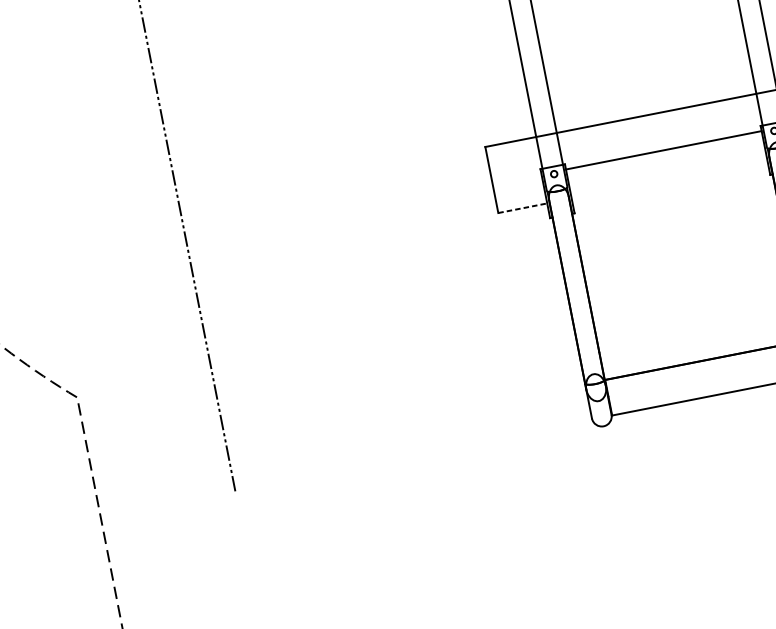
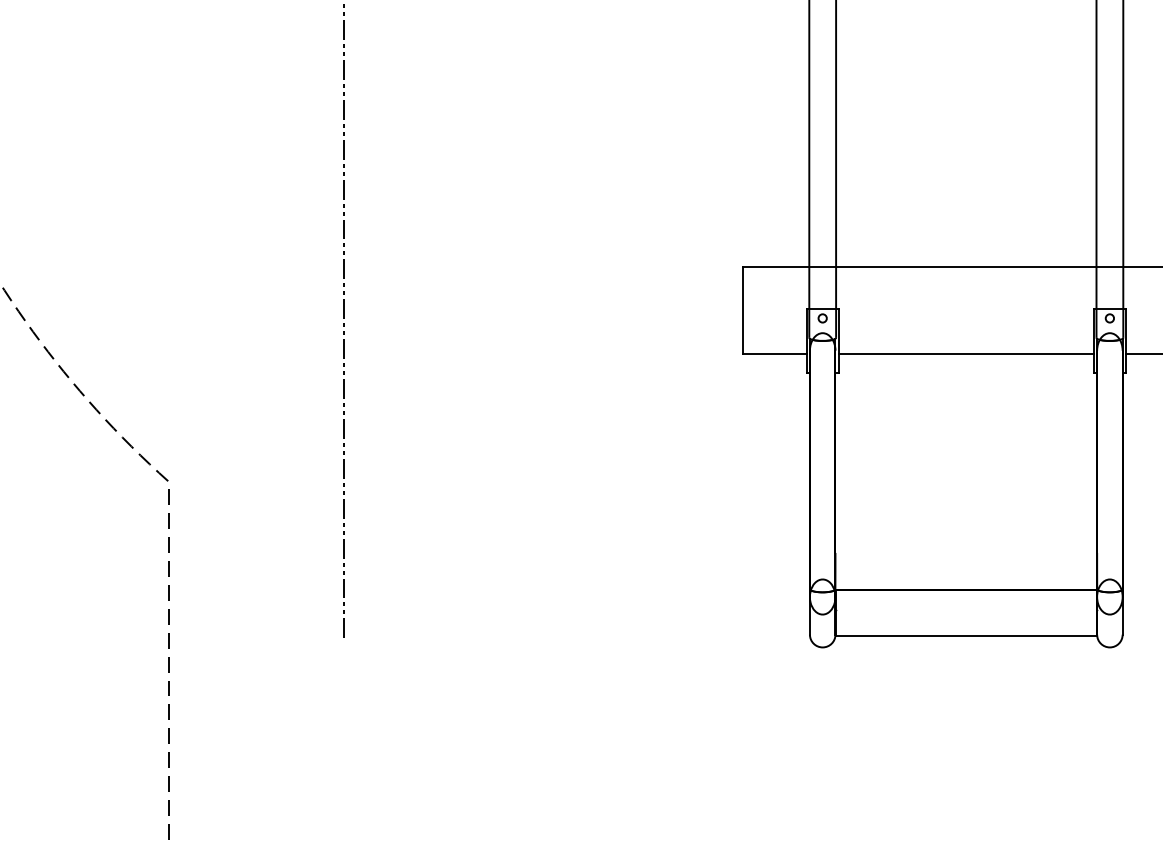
line: (663, 150) -> (965, 353), moved
line: (522, 208) -> (774, 353), dashed -> solid

